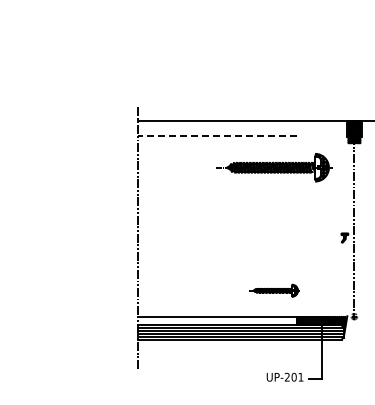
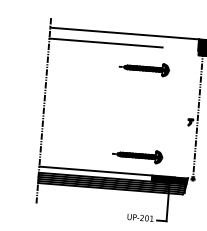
line: (217, 136) -> (106, 43), dashed -> solid
part: (273, 167) -> (144, 68), size x0.62
part: (273, 290) -> (137, 155), size x1.43

